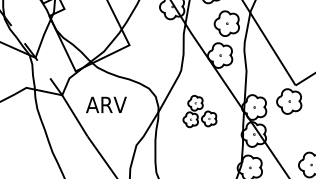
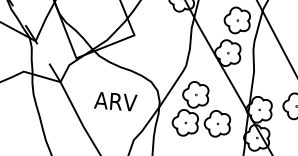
text: (106, 104) -> (115, 101), moved
part: (199, 111) -> (202, 109), size x1.67

